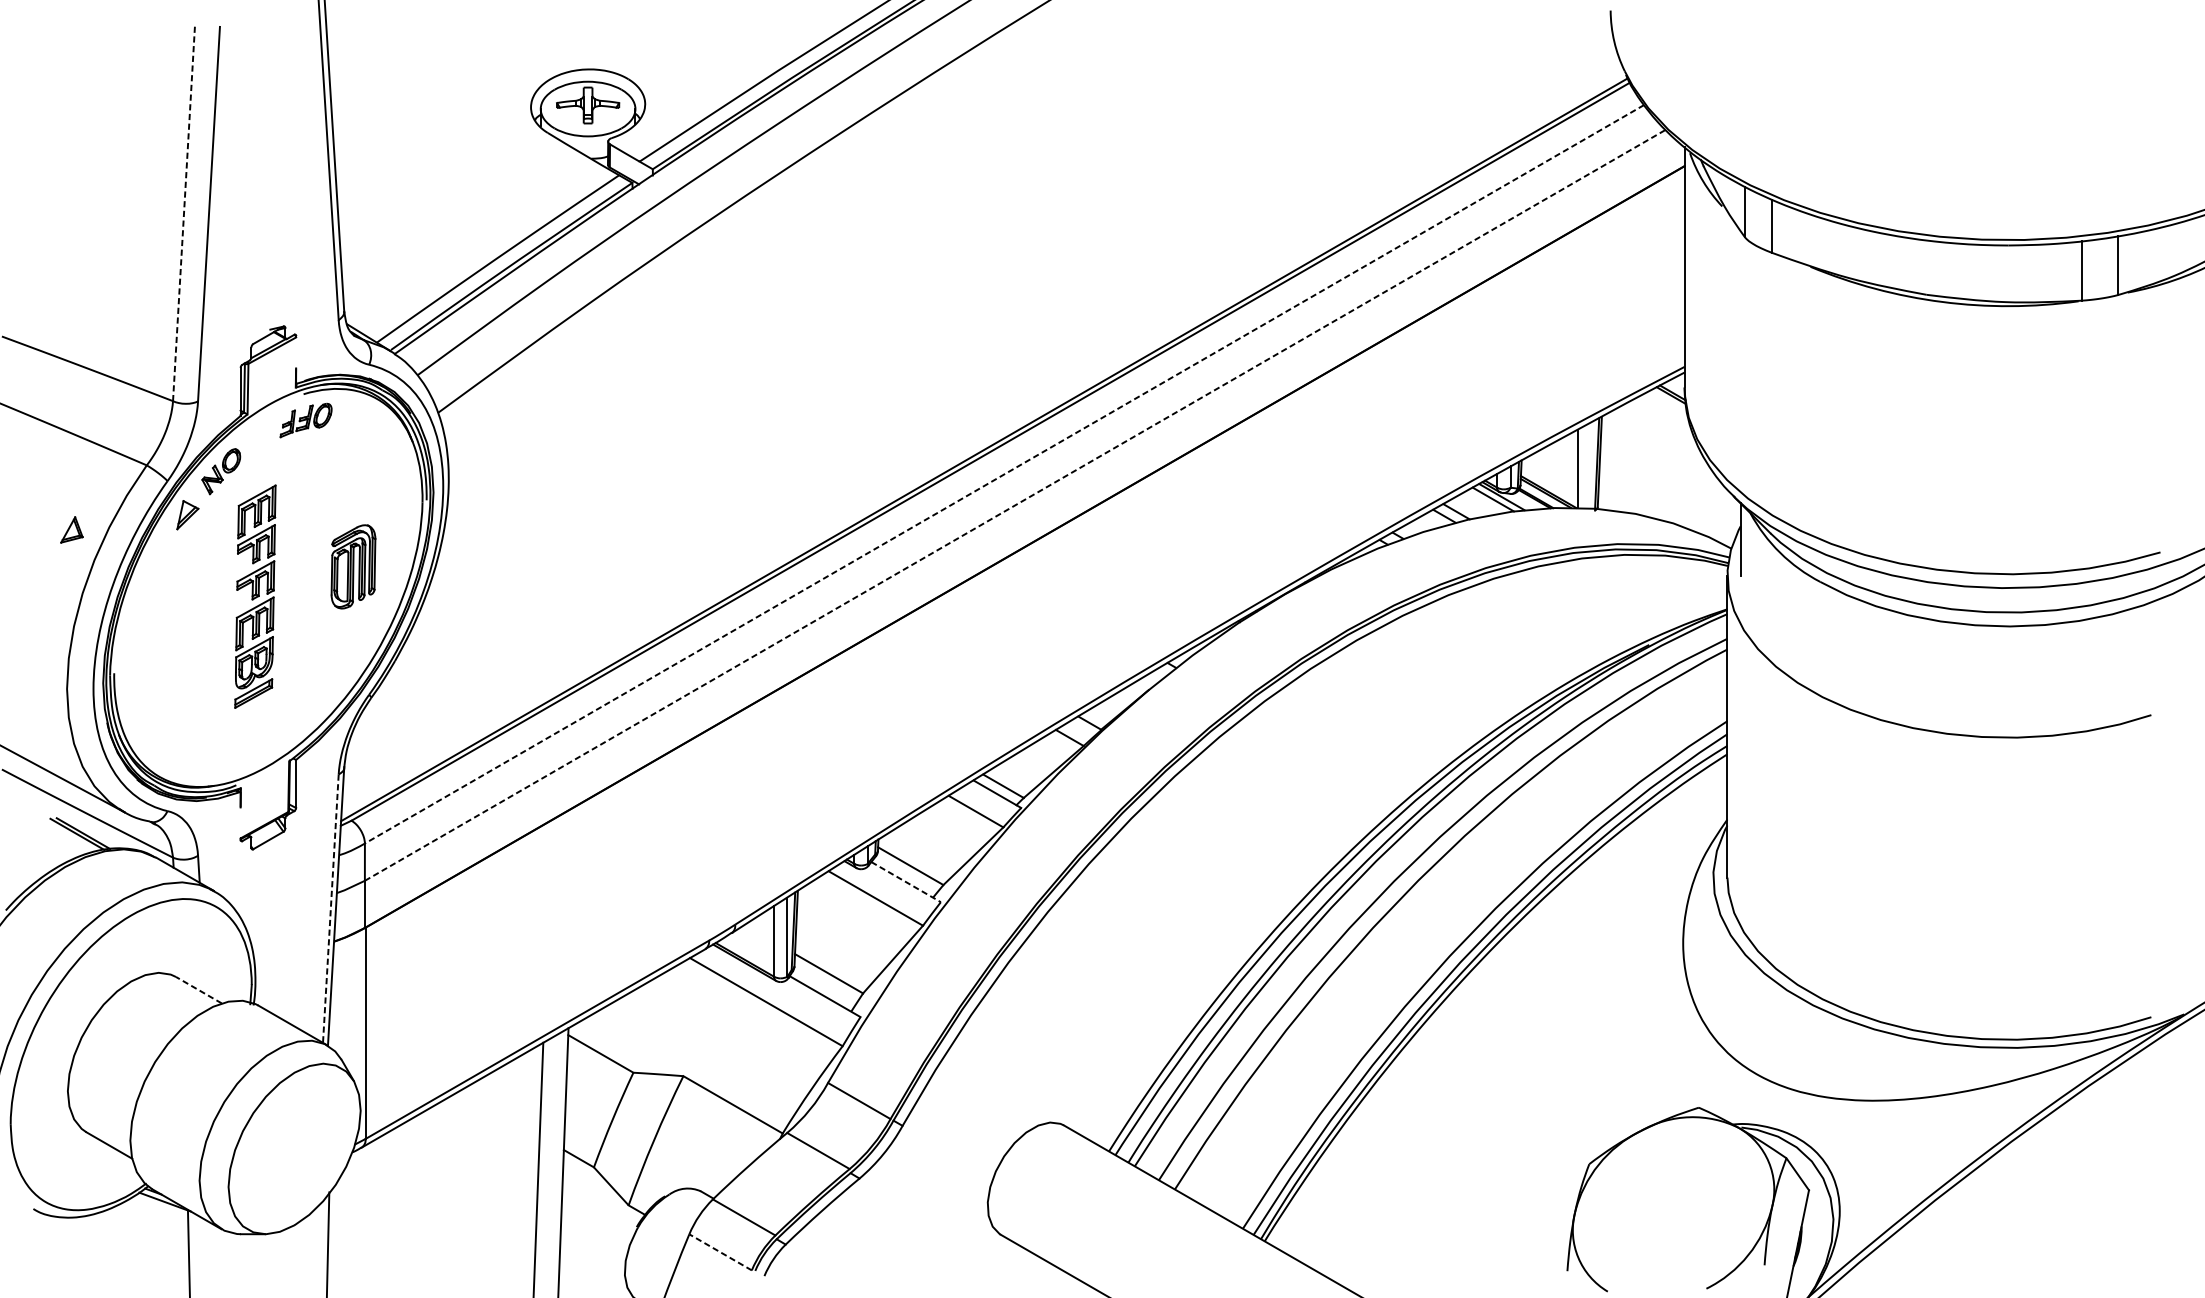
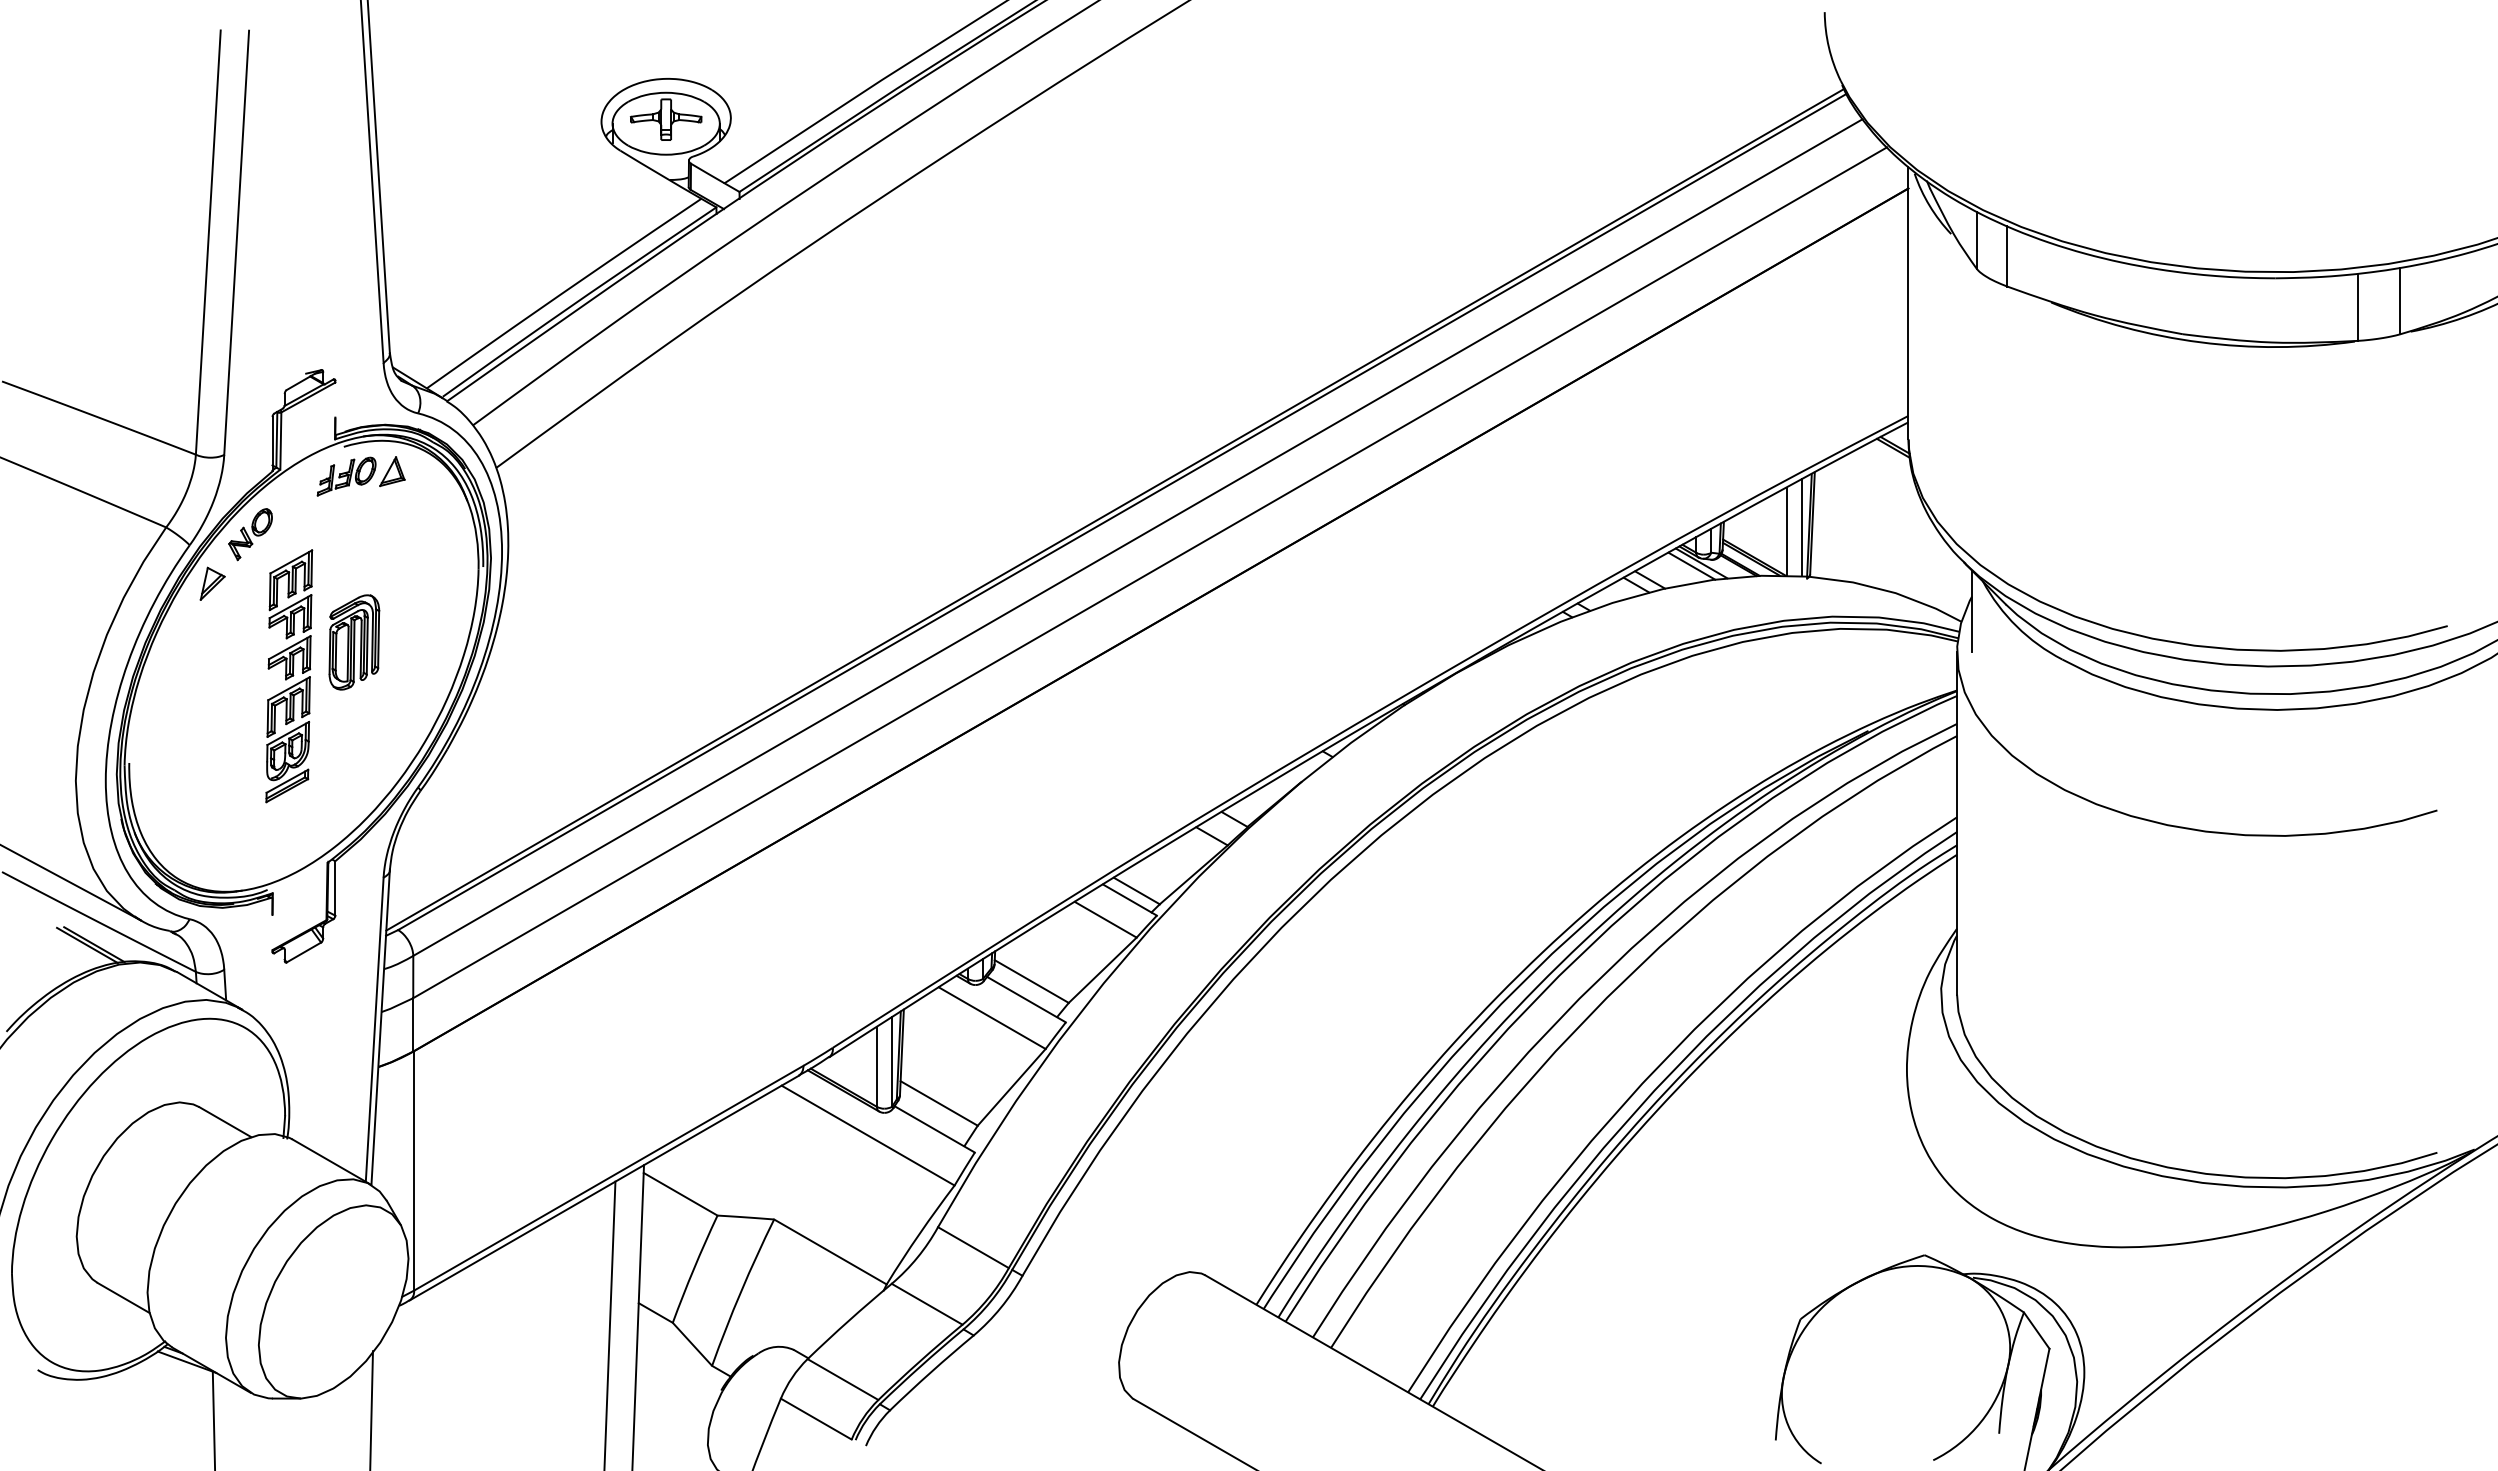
line: (184, 213) -> (208, 242), dashed -> solid
line: (1591, 465) -> (1802, 527), added
line: (1004, 474) -> (1137, 537), dashed -> solid
line: (1015, 505) -> (1150, 572), dashed -> solid
part: (72, 529) -> (392, 471), moved
part: (353, 566) -> (354, 642), moved
line: (906, 882) -> (1026, 999), dashed -> solid
line: (330, 909) -> (374, 1030), dashed -> solid
line: (199, 990) -> (225, 1122), dashed -> solid
line: (720, 1252) -> (816, 1419), dashed -> solid

